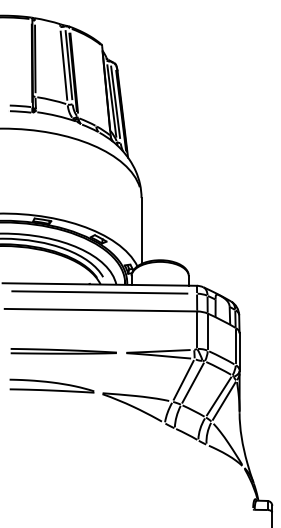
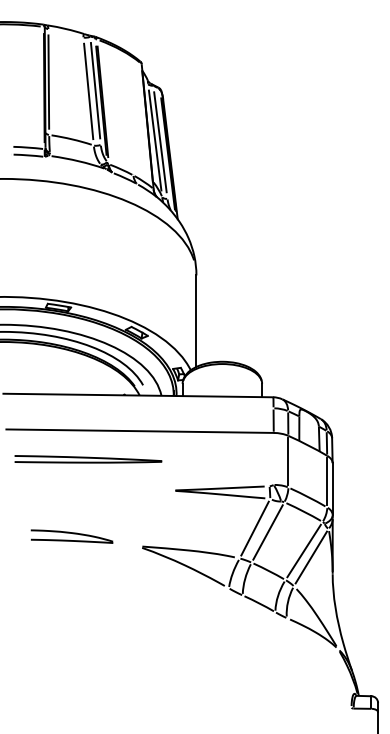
line: (99, 292) -> (138, 406), removed
line: (196, 329) -> (273, 458), removed
part: (63, 351) -> (88, 459), moved
part: (51, 385) -> (71, 536), size x0.7

